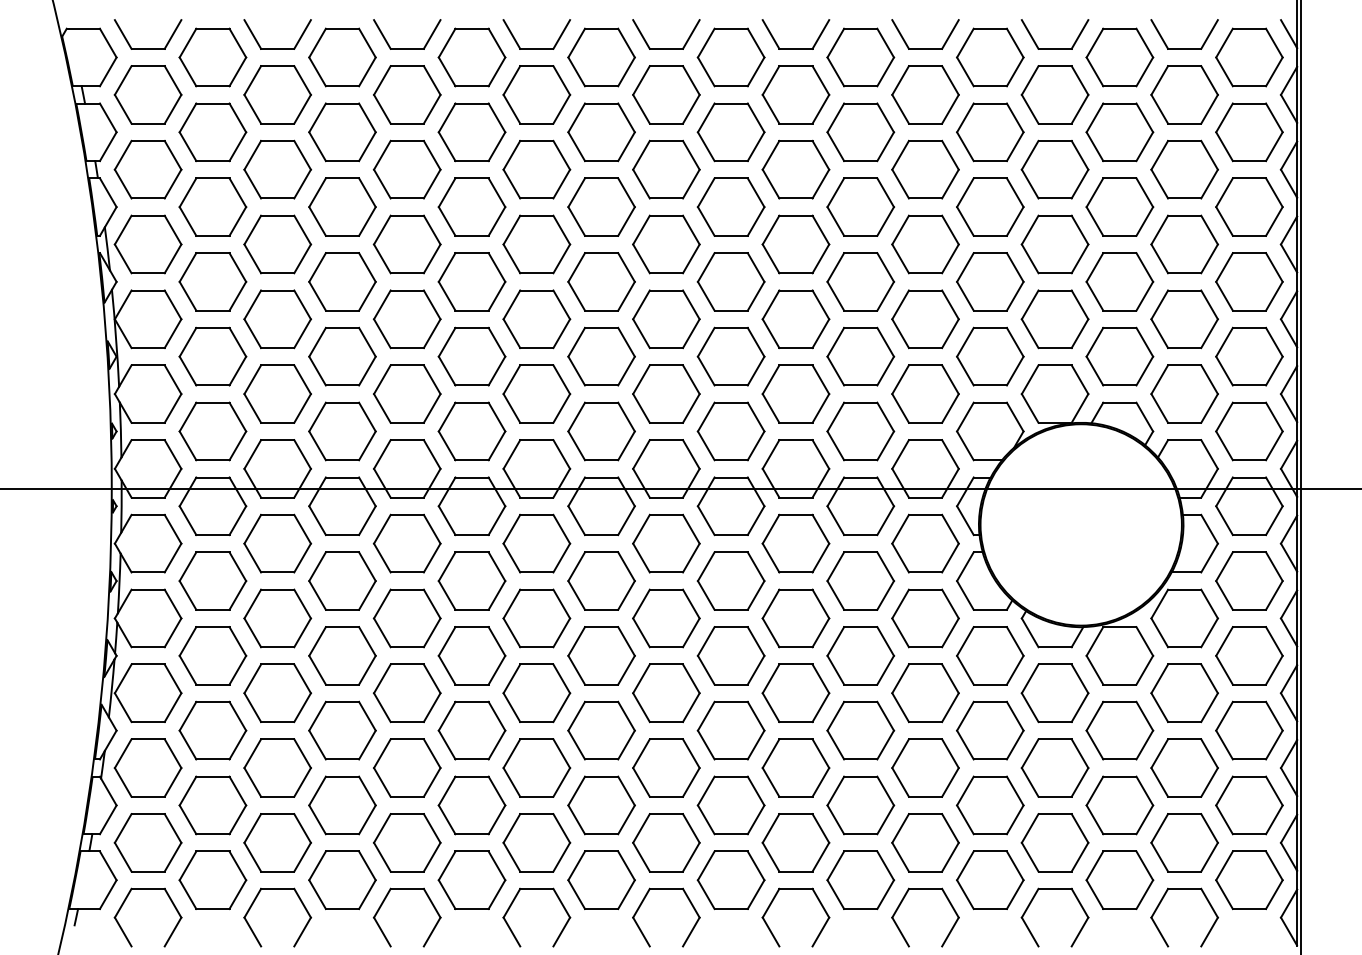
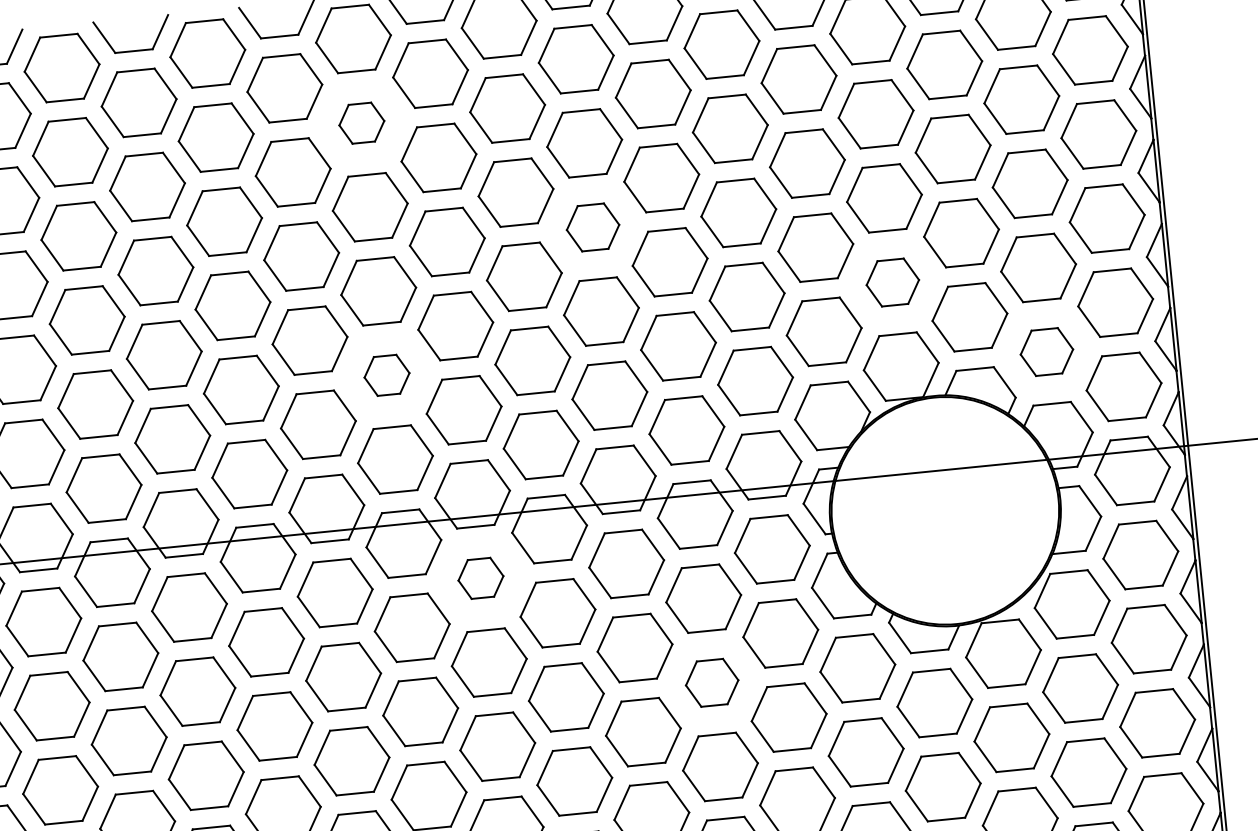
part: (601, 132) -> (361, 123), size x0.6
part: (795, 244) -> (592, 227), size x0.7
part: (1054, 319) -> (892, 282), size x0.7
part: (601, 356) -> (386, 375), size x0.6
part: (1184, 393) -> (1046, 351), size x0.7
part: (666, 543) -> (481, 578), size x0.6
part: (860, 655) -> (711, 682), size x0.7

